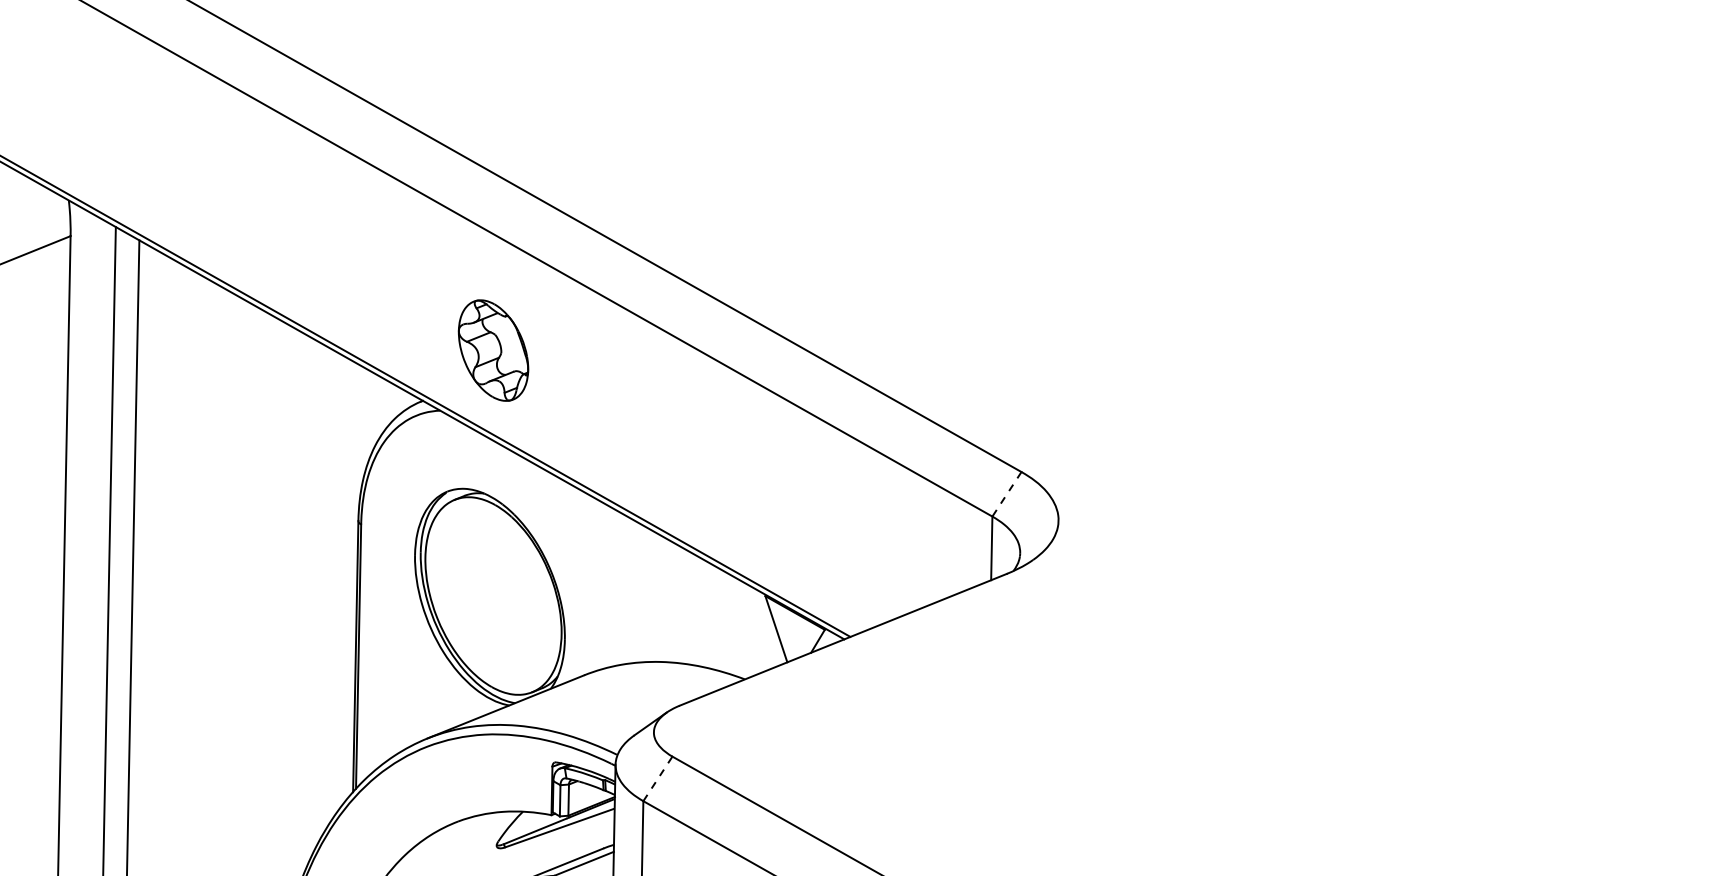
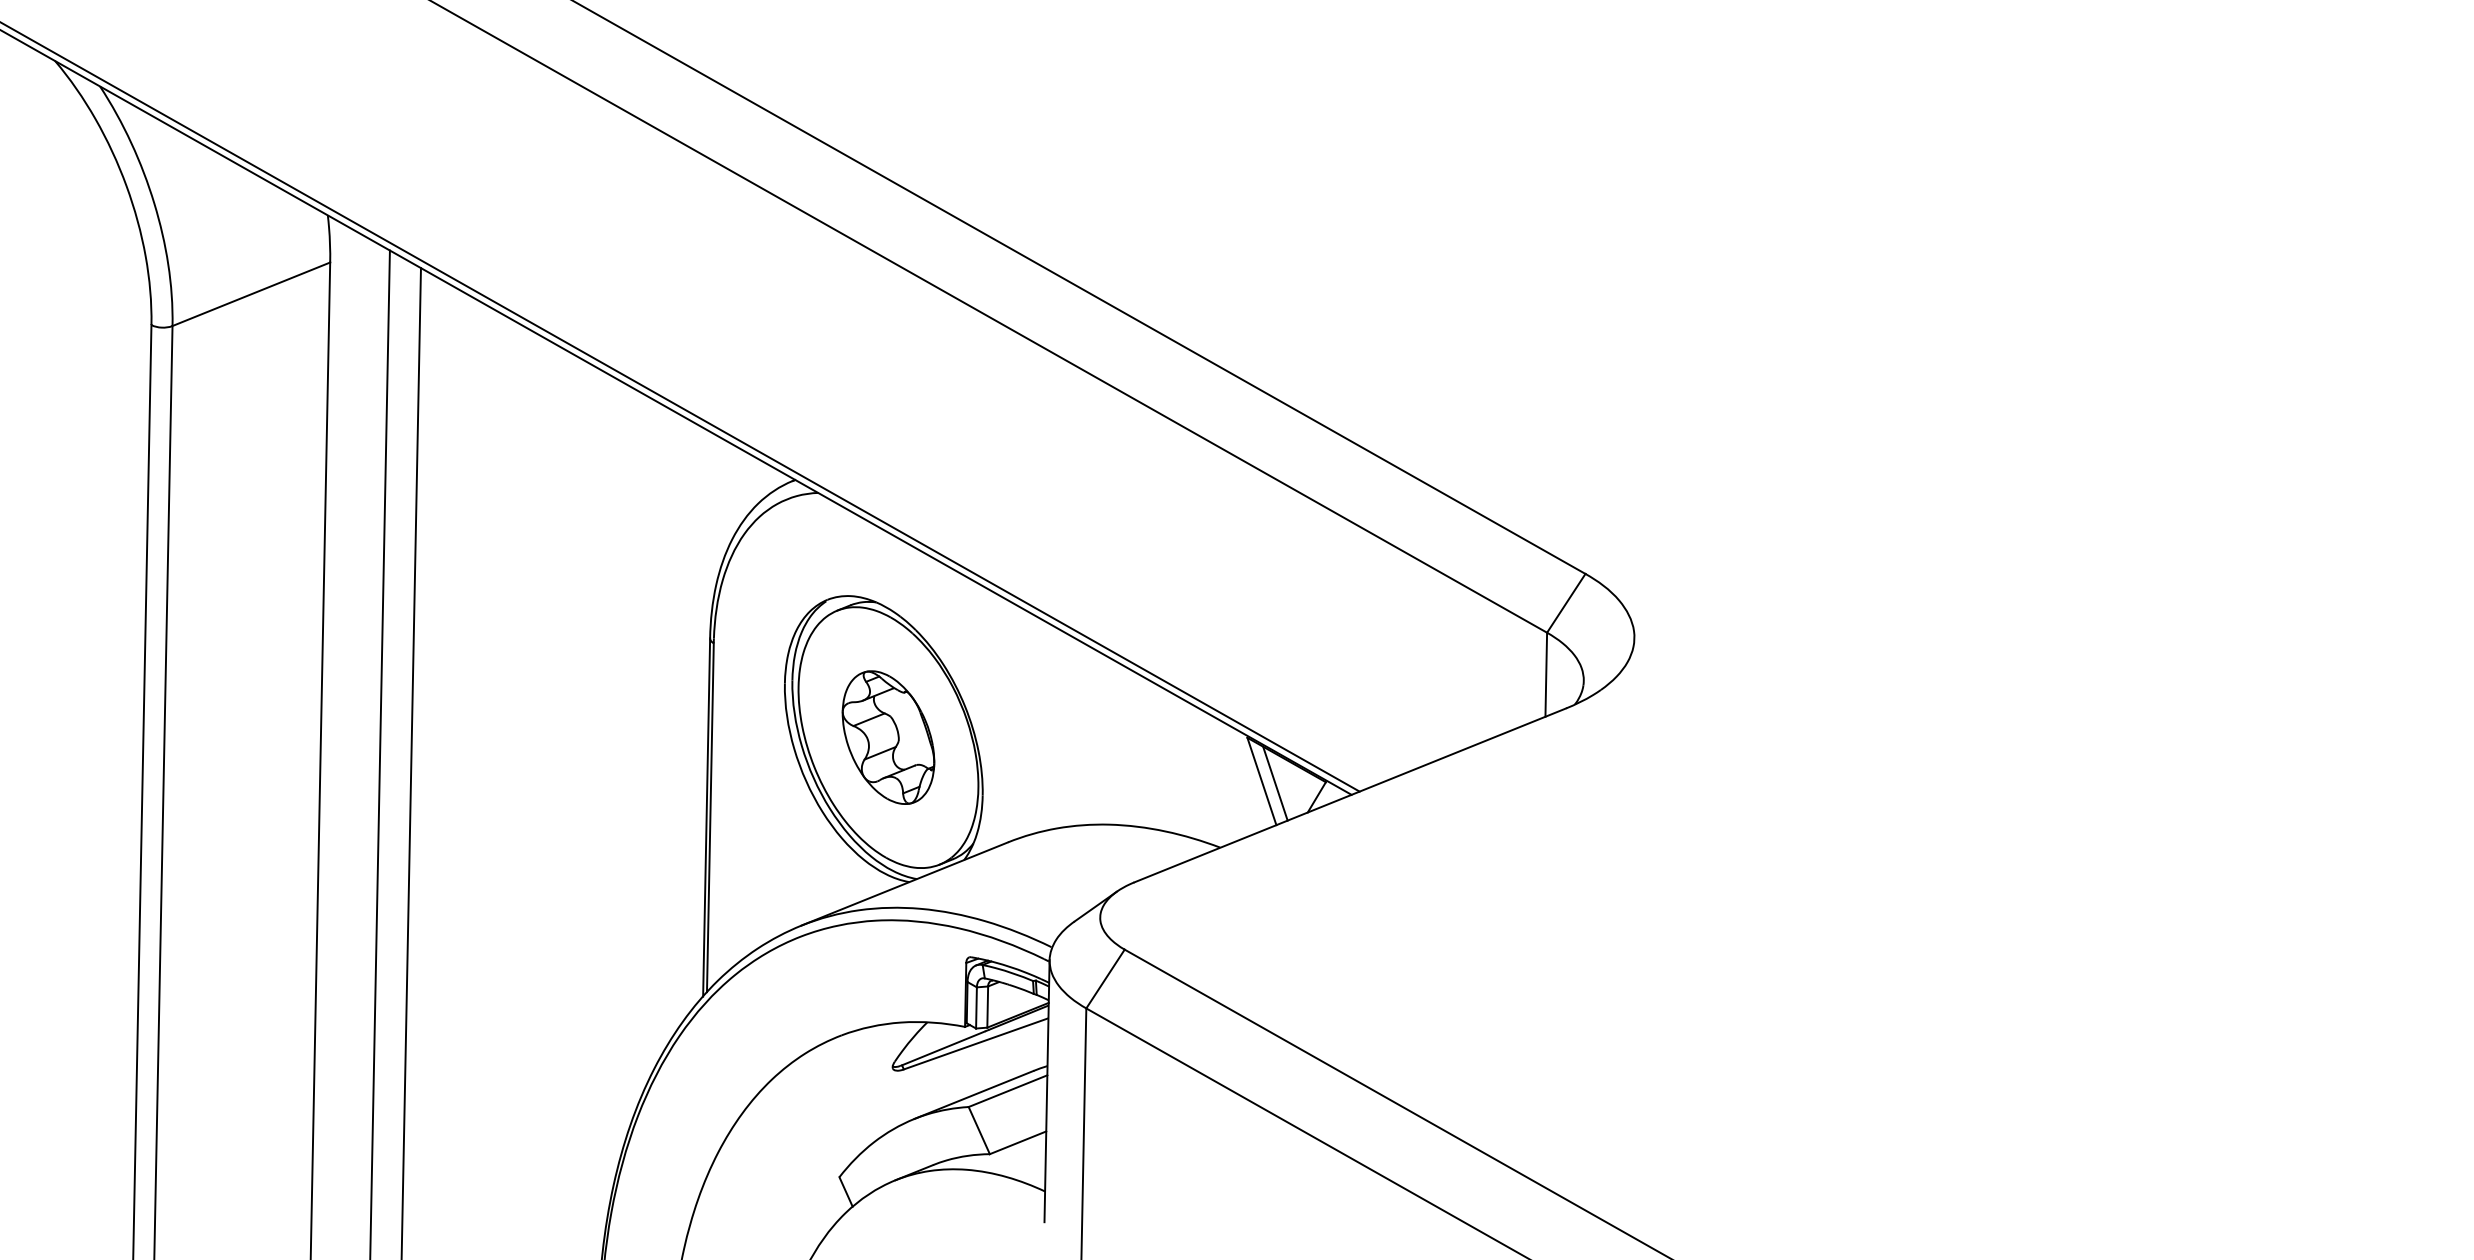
part: (493, 350) -> (888, 737), moved
line: (1007, 494) -> (1566, 603), dashed -> solid
line: (786, 630) -> (1275, 783), added
line: (657, 778) -> (1105, 978), dashed -> solid

